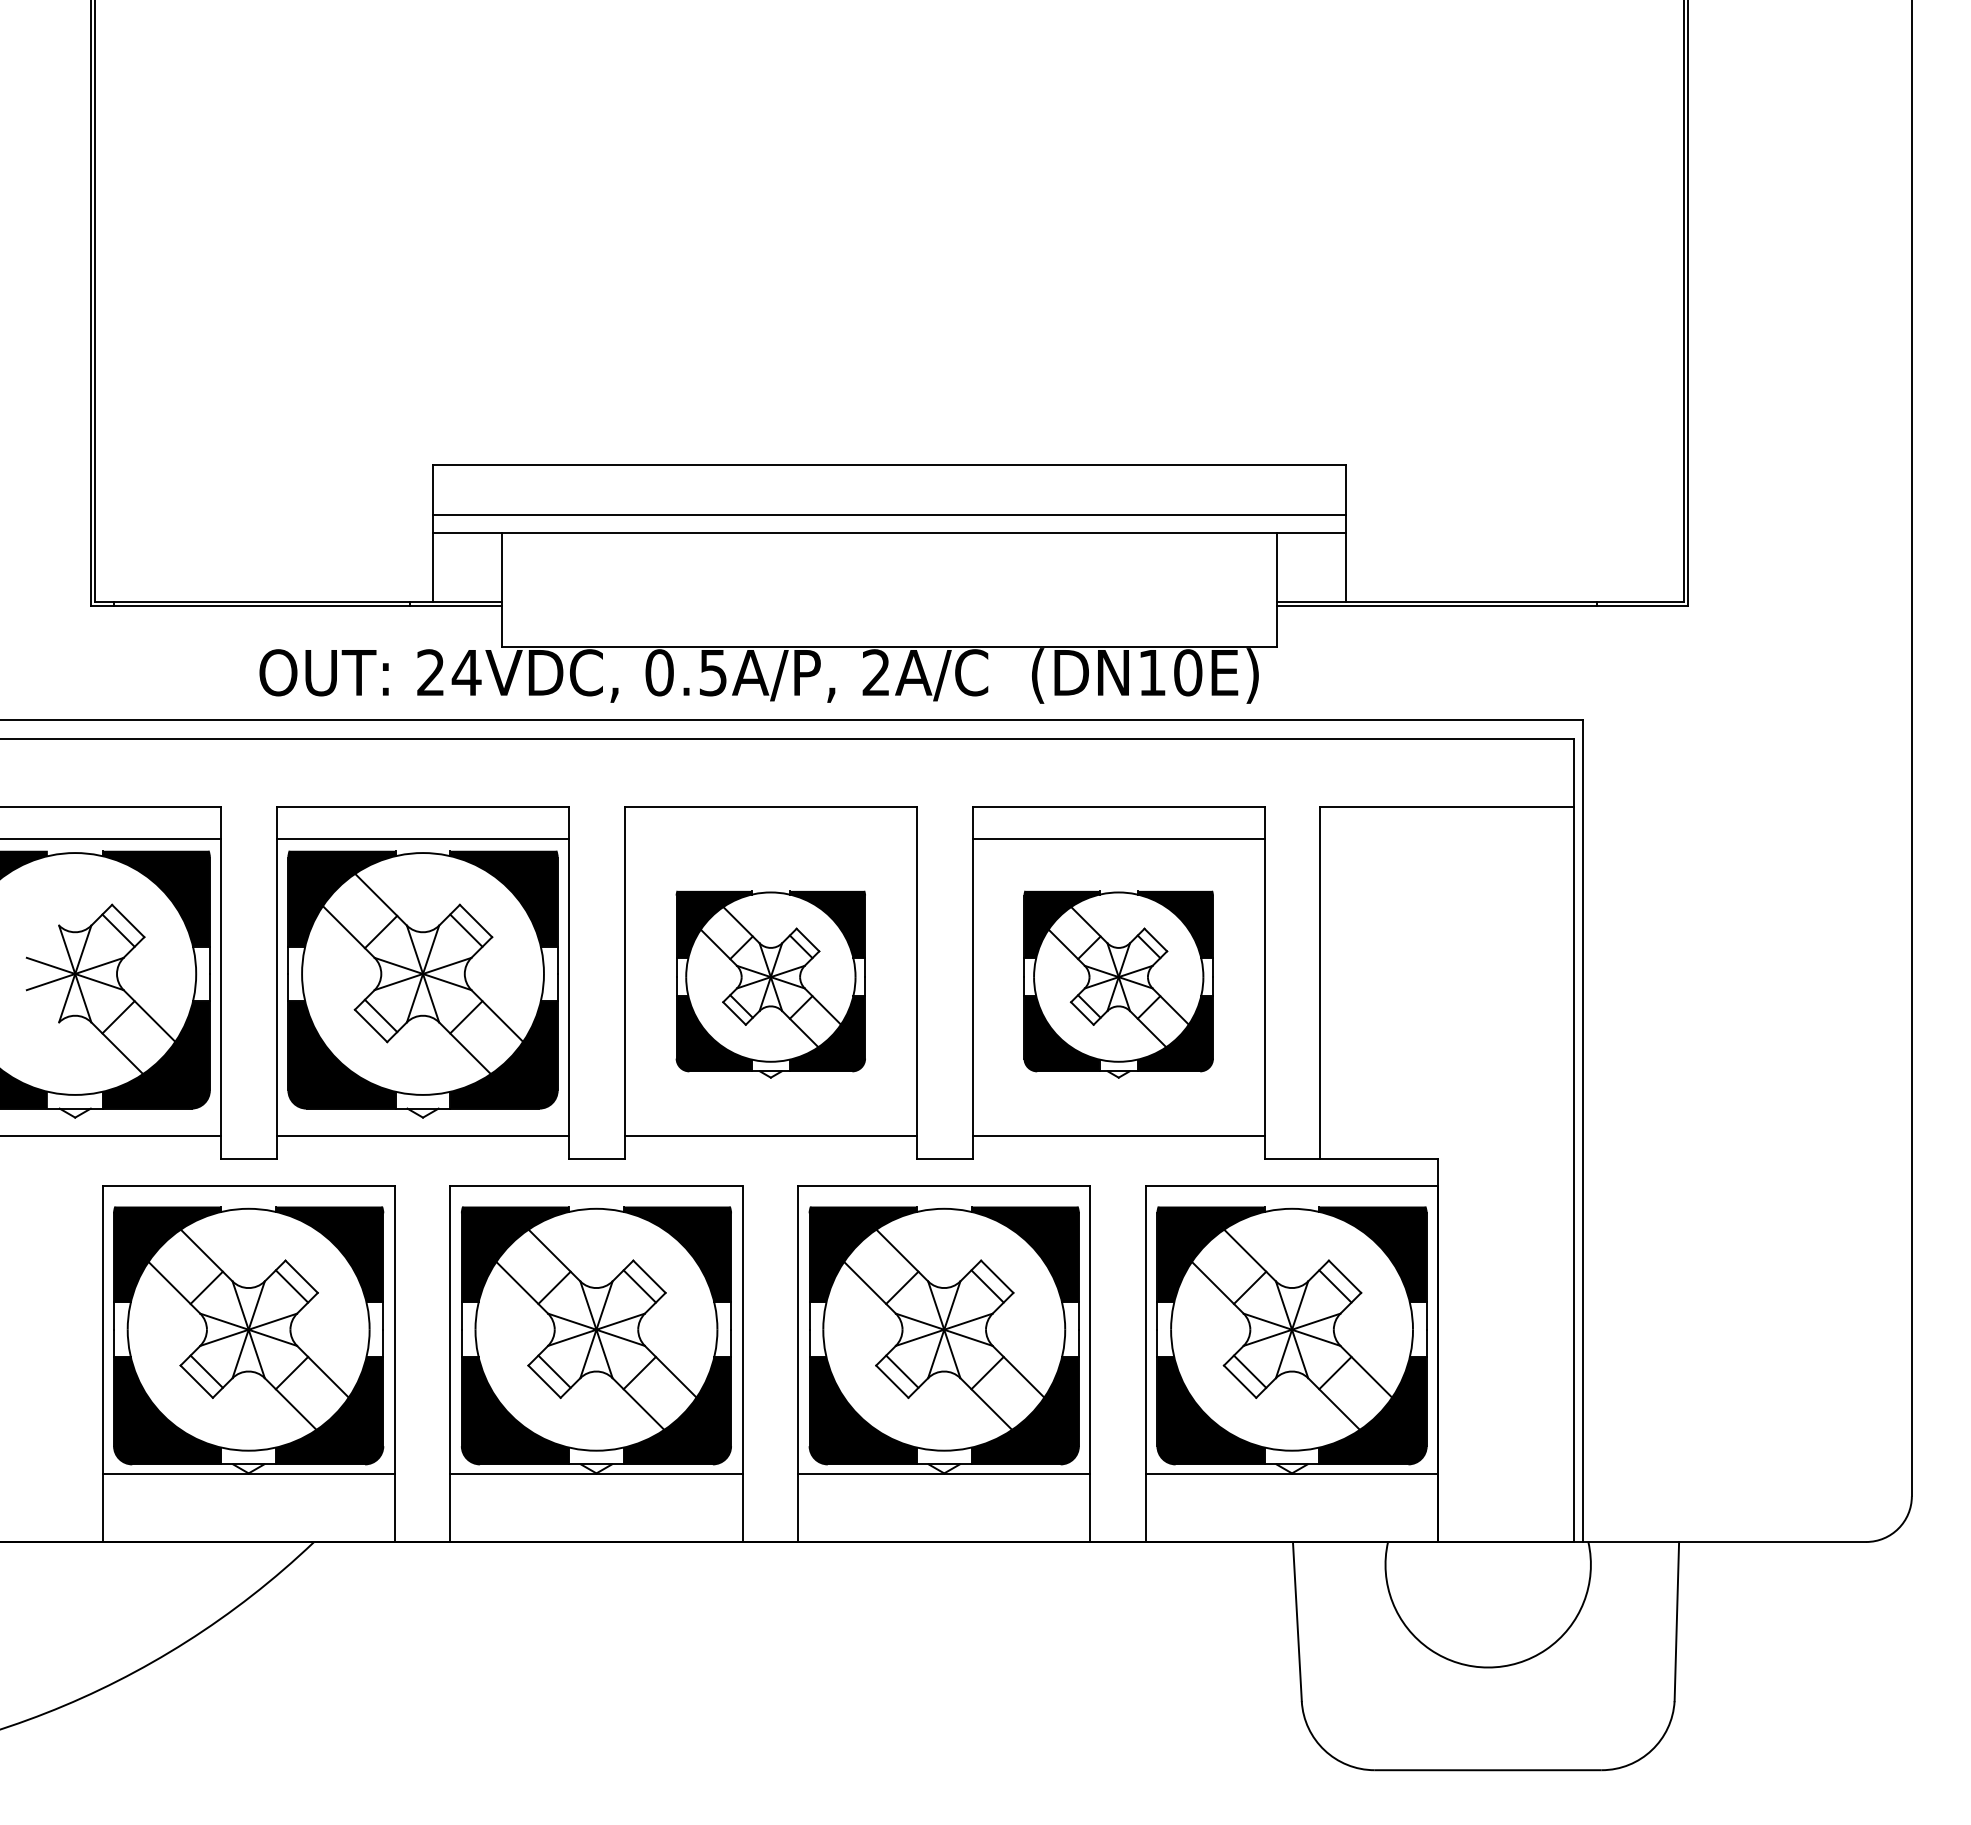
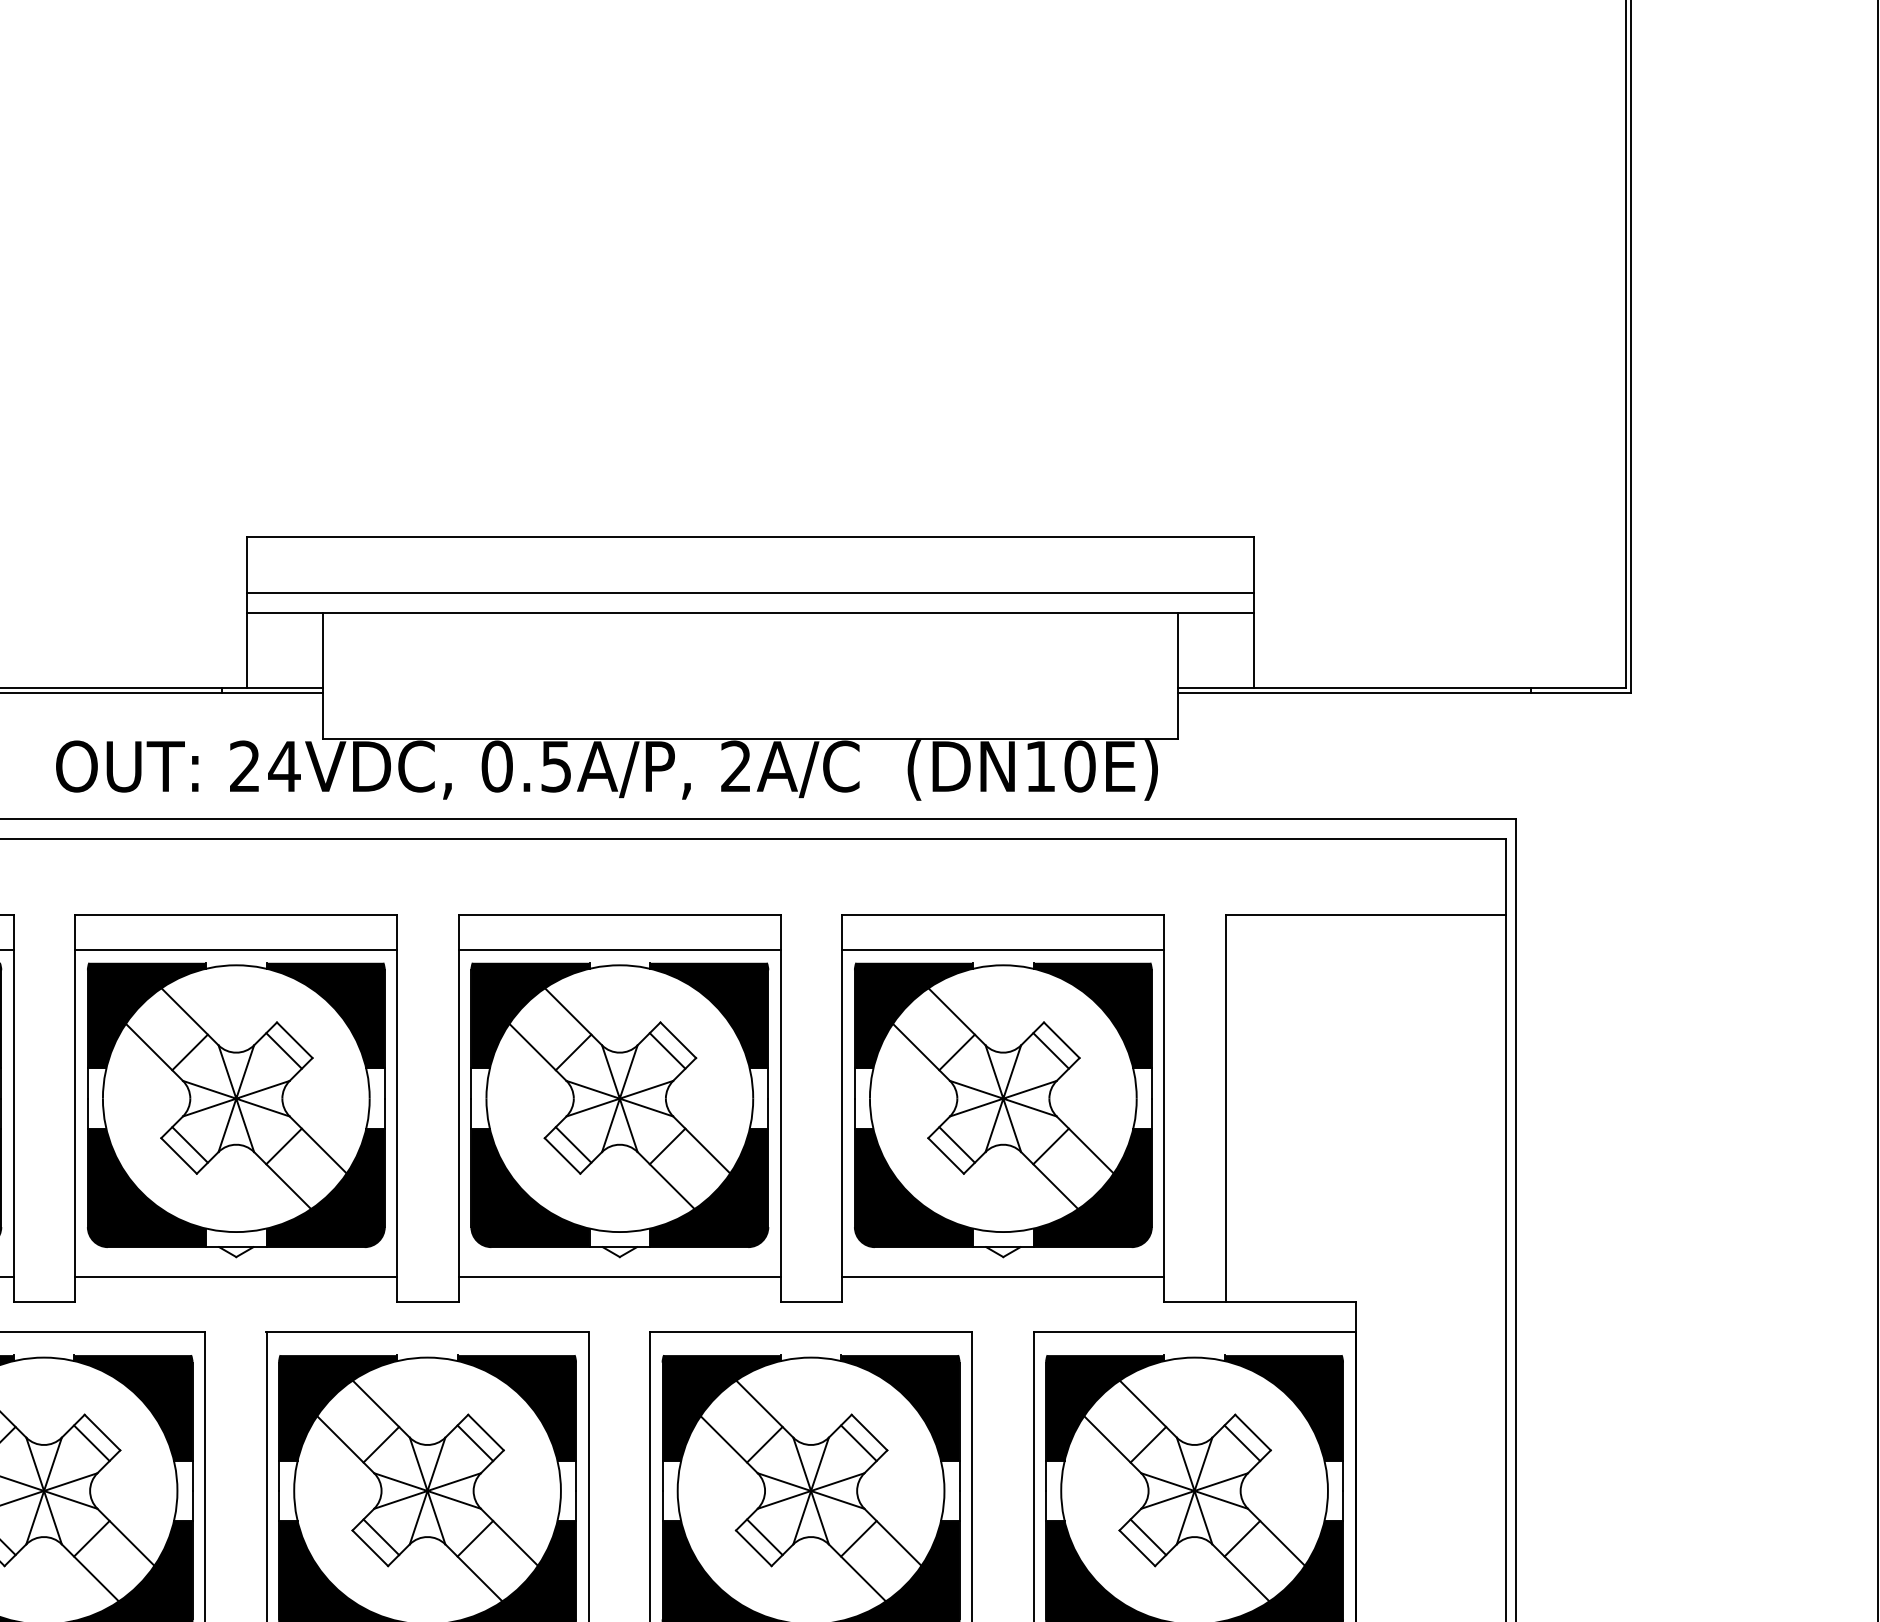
line: (770, 839) -> (619, 950), added
part: (770, 984) -> (619, 1110), size x1.43
part: (1118, 984) -> (1003, 1110), size x1.43

